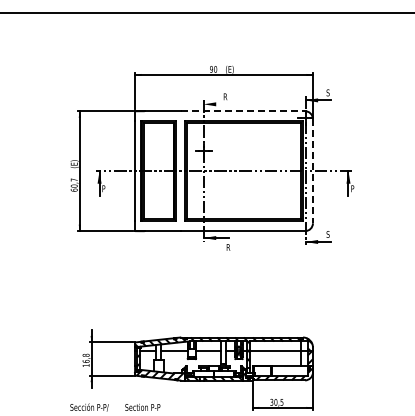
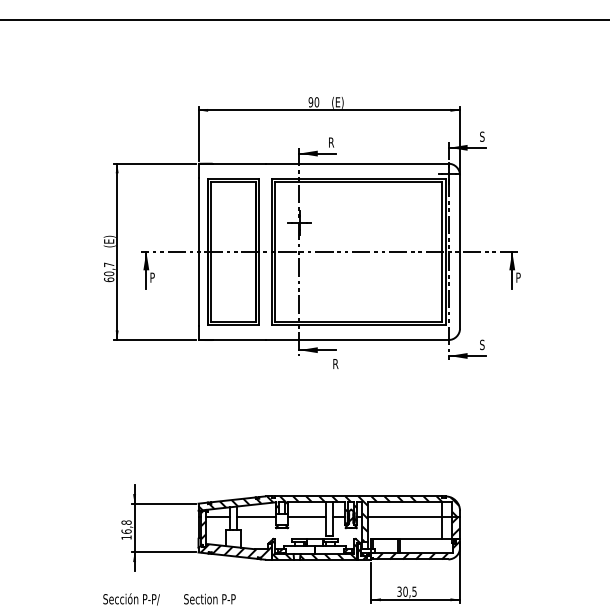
line: (215, 104) -> (316, 153), added
line: (243, 111) -> (357, 164), dashed -> solid
line: (312, 171) -> (459, 252), dashed -> solid

